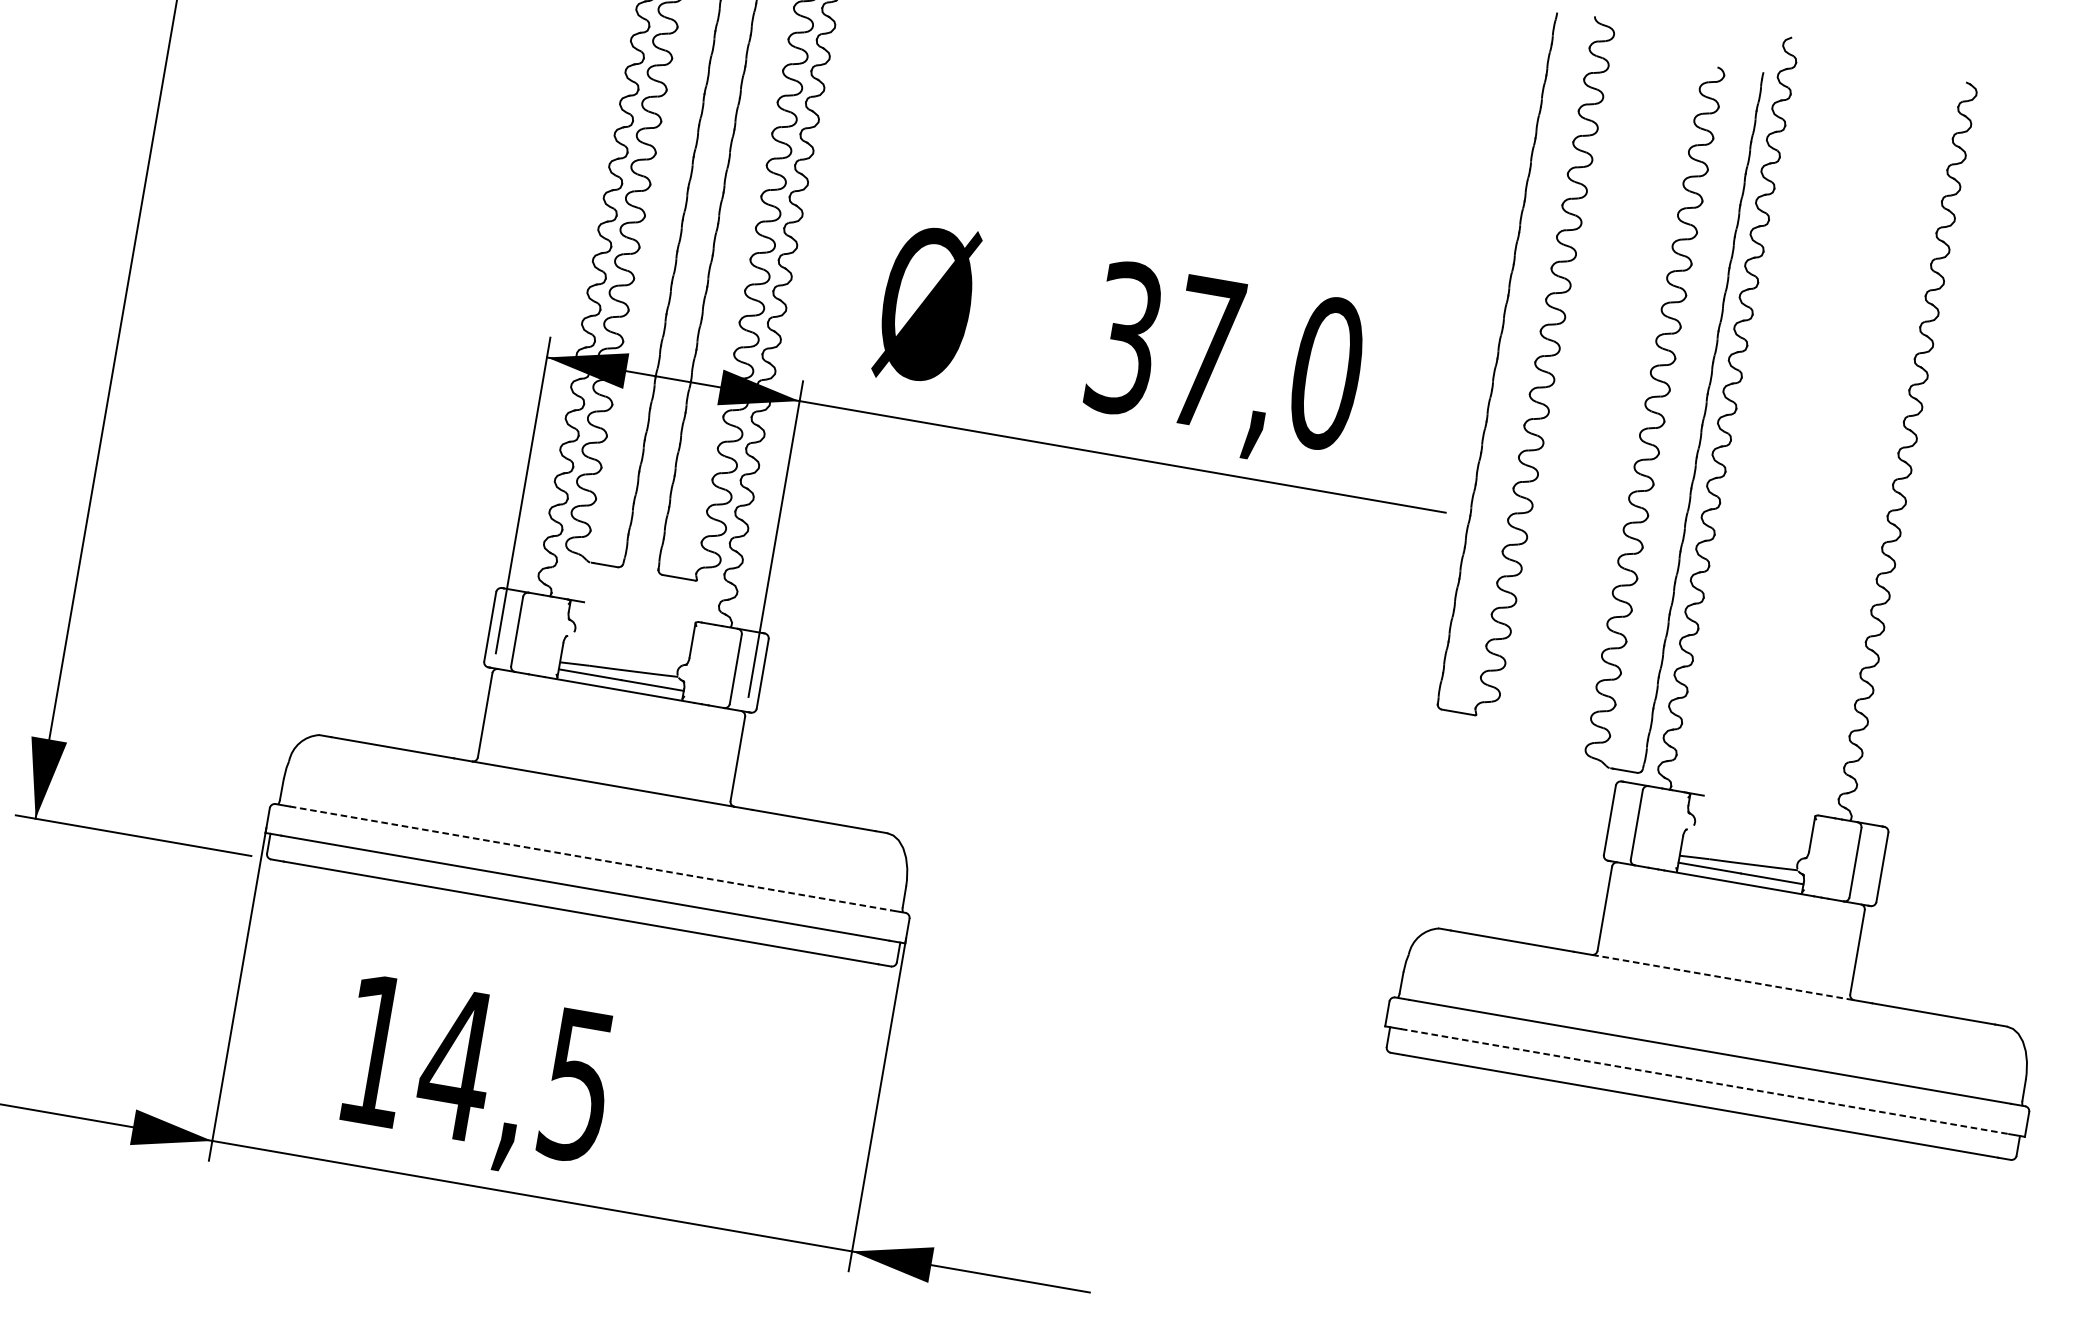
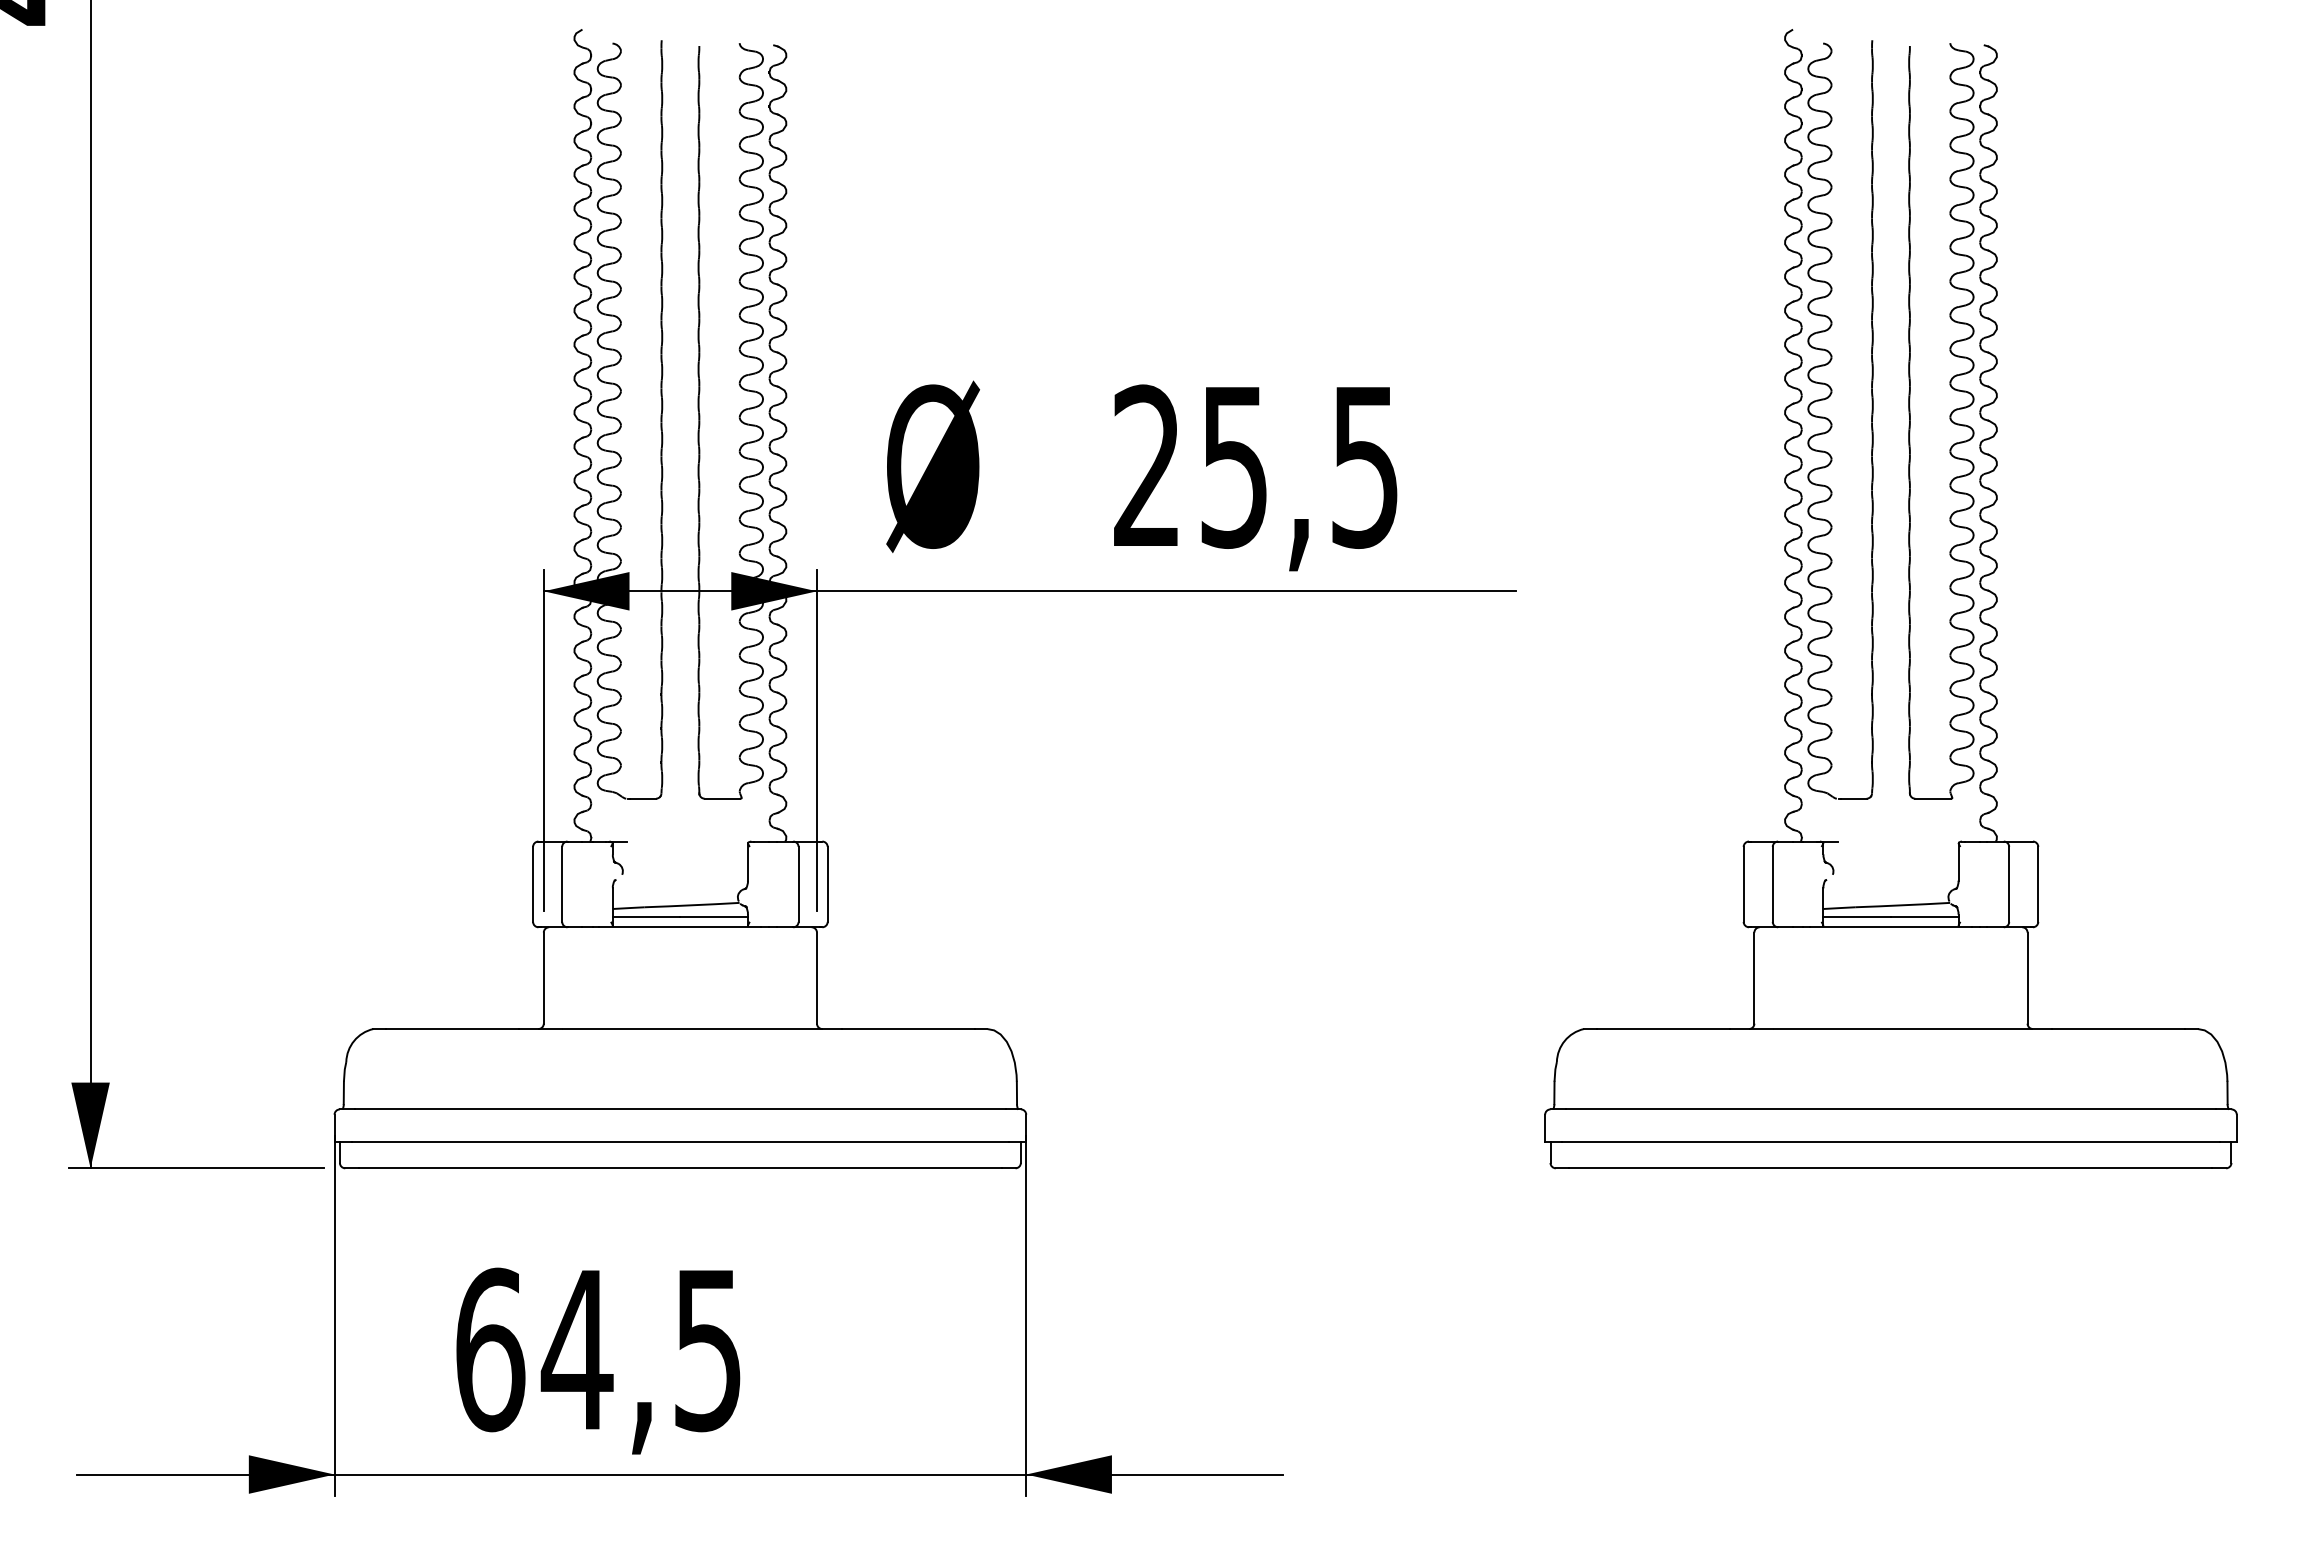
text: (1227, 356) -> (1257, 466), 37,0 -> 25,5
part: (1534, 364) -> (1949, 419), moved
part: (1665, 420) -> (1832, 423), moved
line: (590, 858) -> (680, 1109), dashed -> solid
line: (1723, 978) -> (1891, 1029), dashed -> solid
text: (376, 1050) -> (490, 1349), 14,5 -> 64,5
line: (1704, 1081) -> (1890, 1141), dashed -> solid

